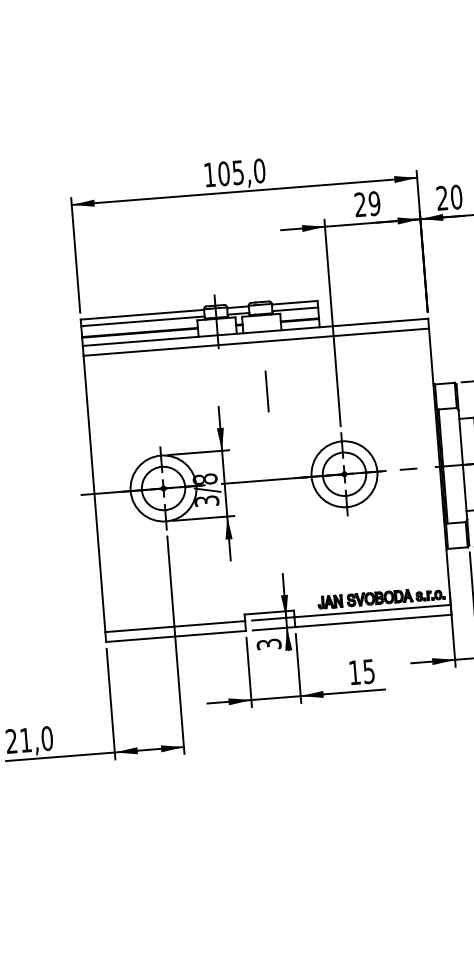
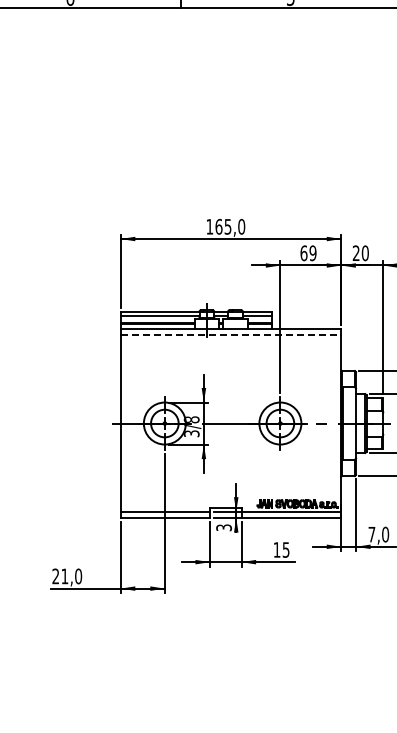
text: (223, 173) -> (218, 226), 105,0 -> 165,0
text: (359, 205) -> (303, 253), 29 -> 69
line: (257, 342) -> (231, 335), solid -> dashed
line: (265, 390) -> (234, 366), removed

